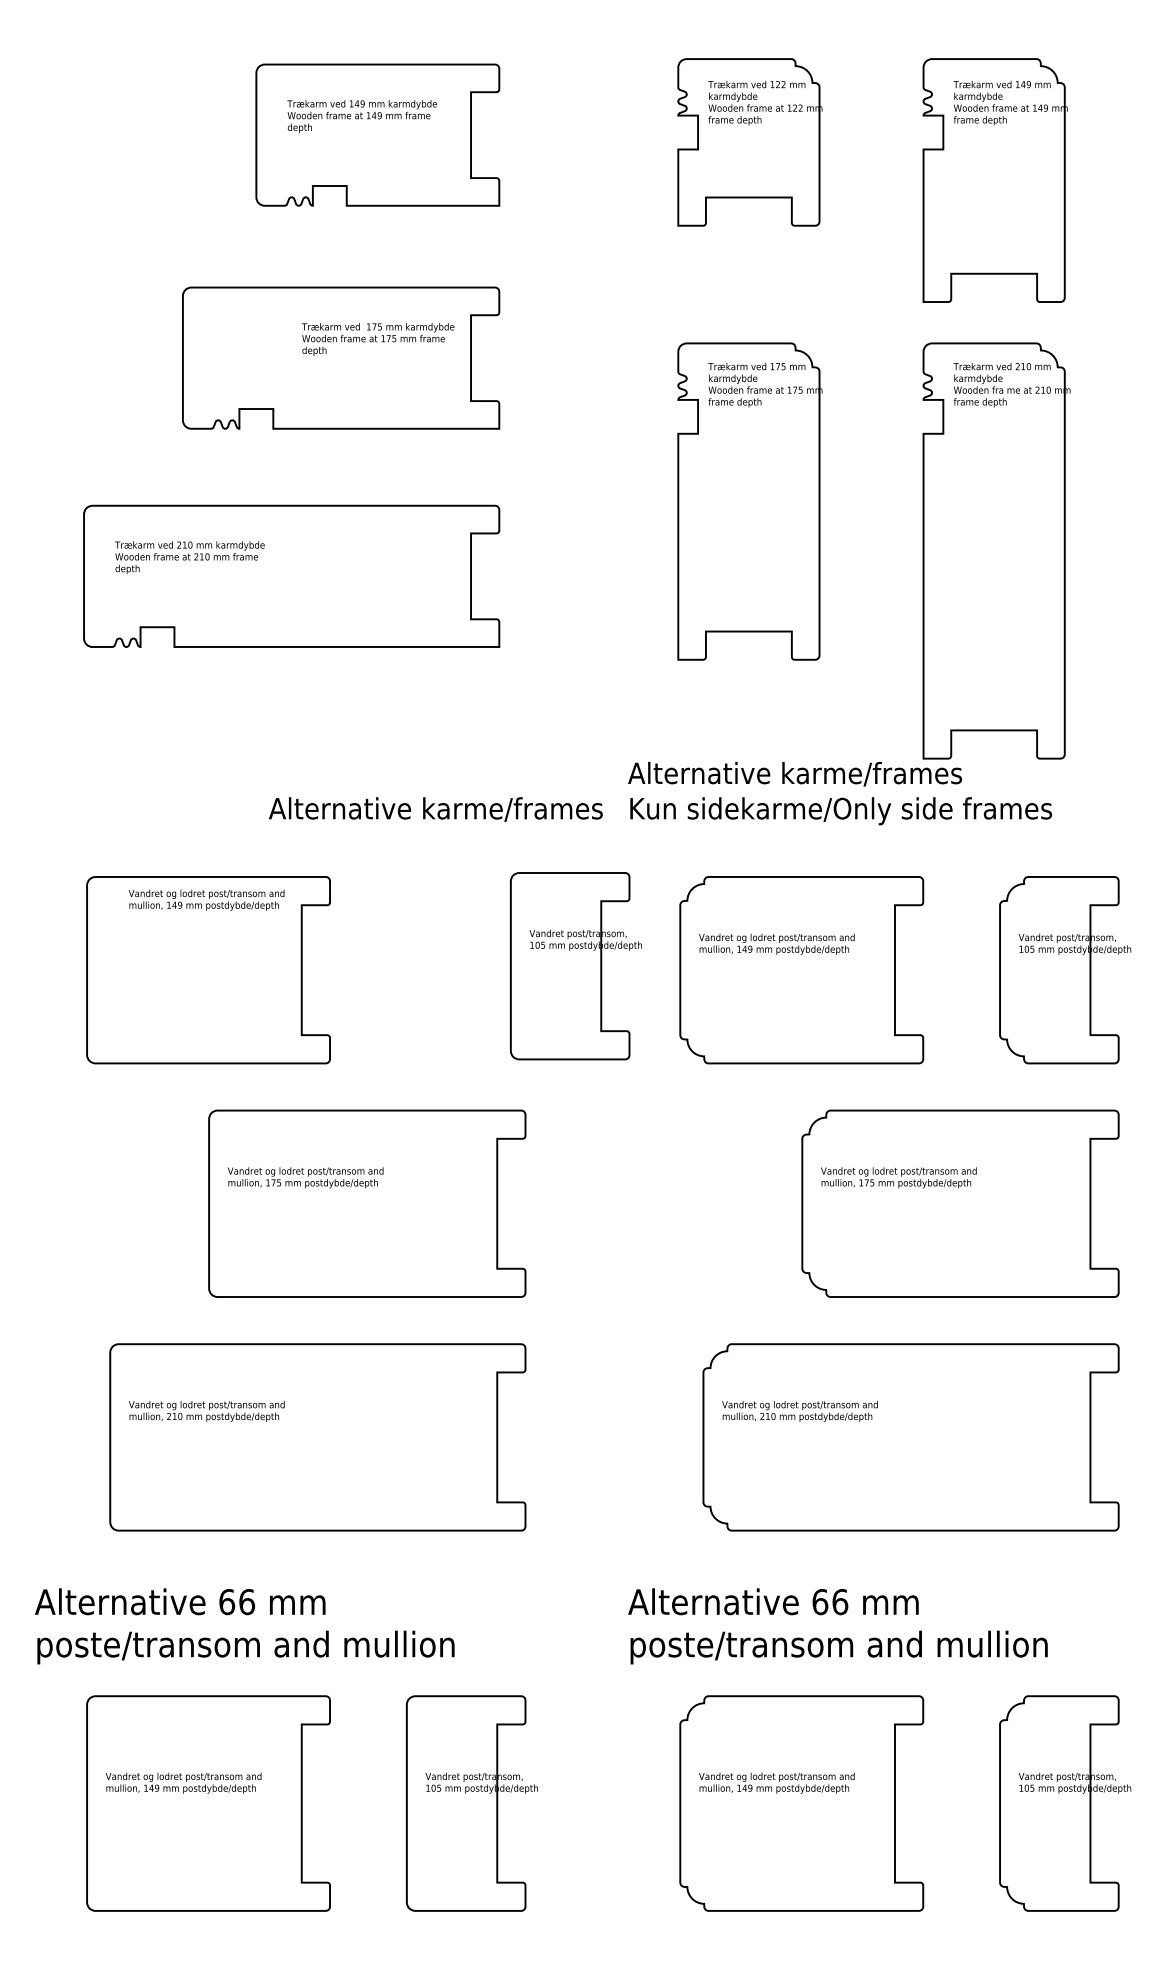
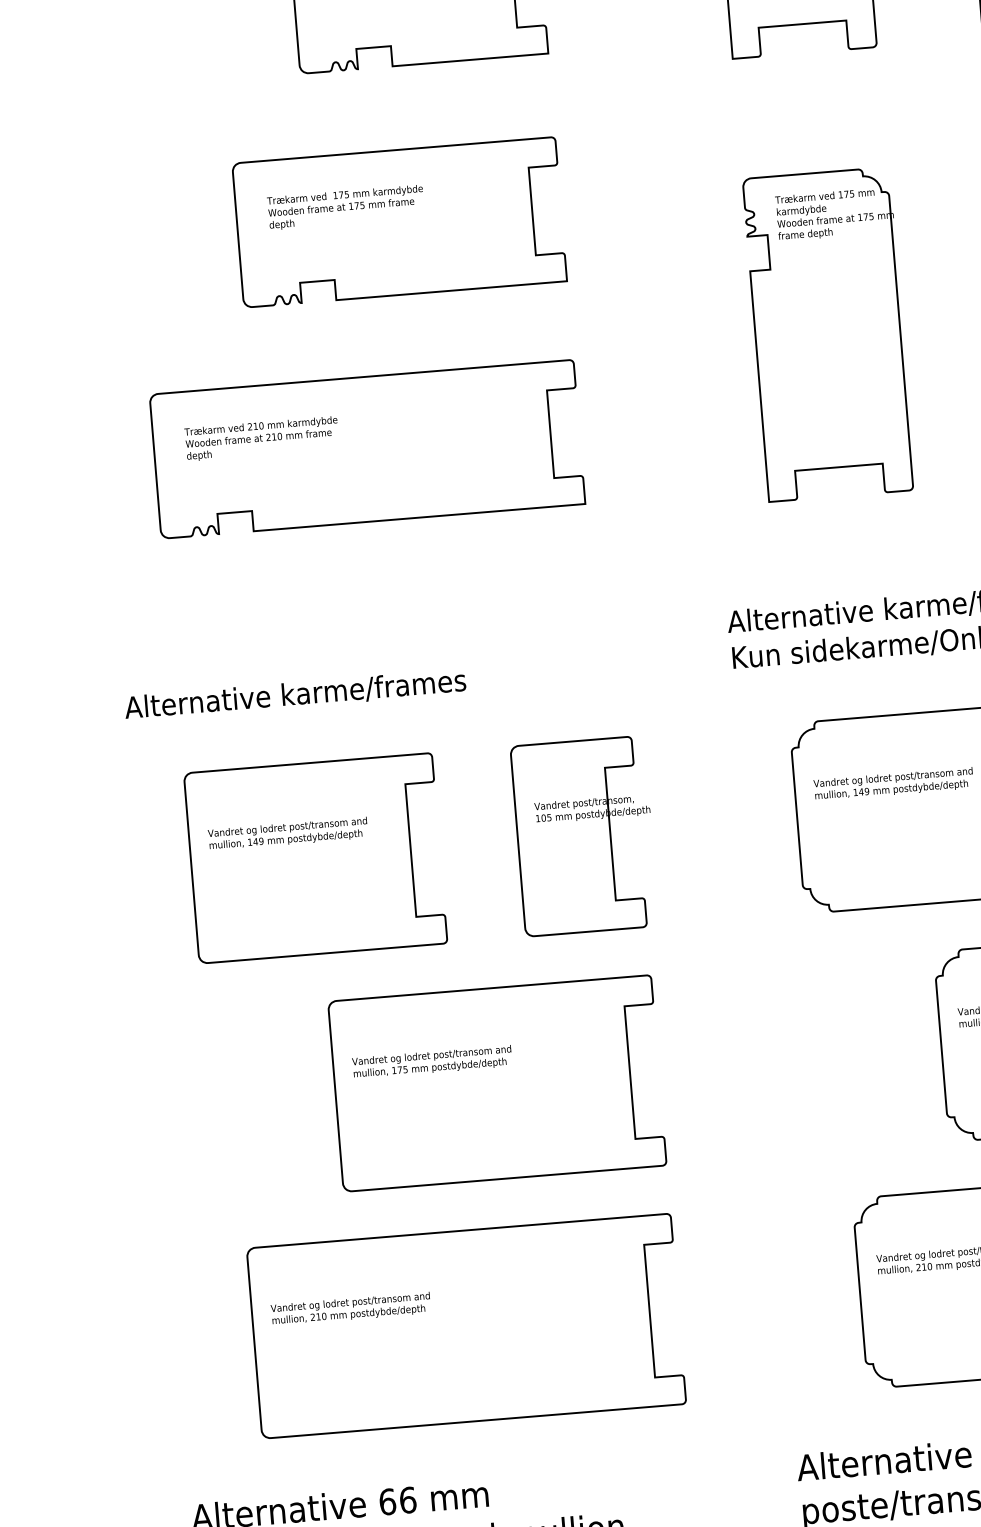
text: (378, 339) -> (346, 207), moved
text: (435, 809) -> (294, 694), moved
text: (206, 899) -> (287, 833), moved
part: (575, 966) -> (584, 836), moved

